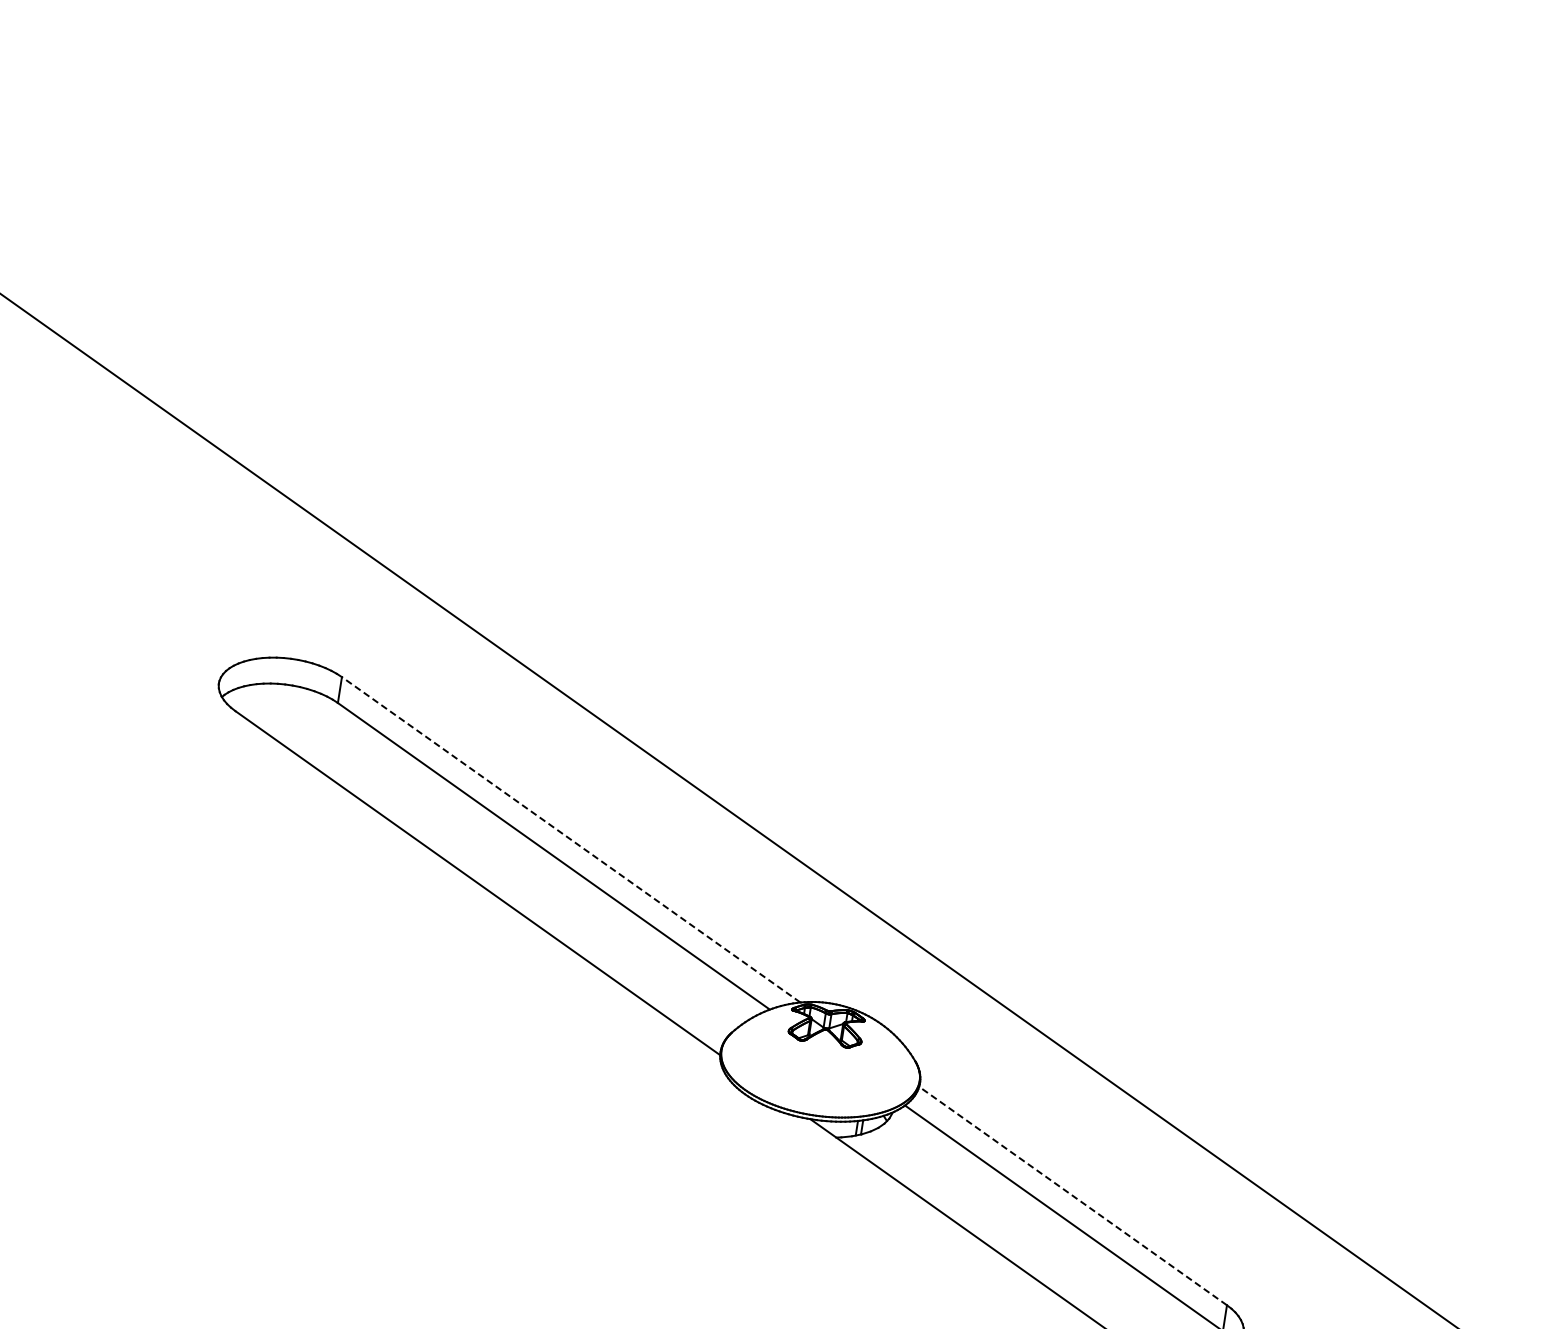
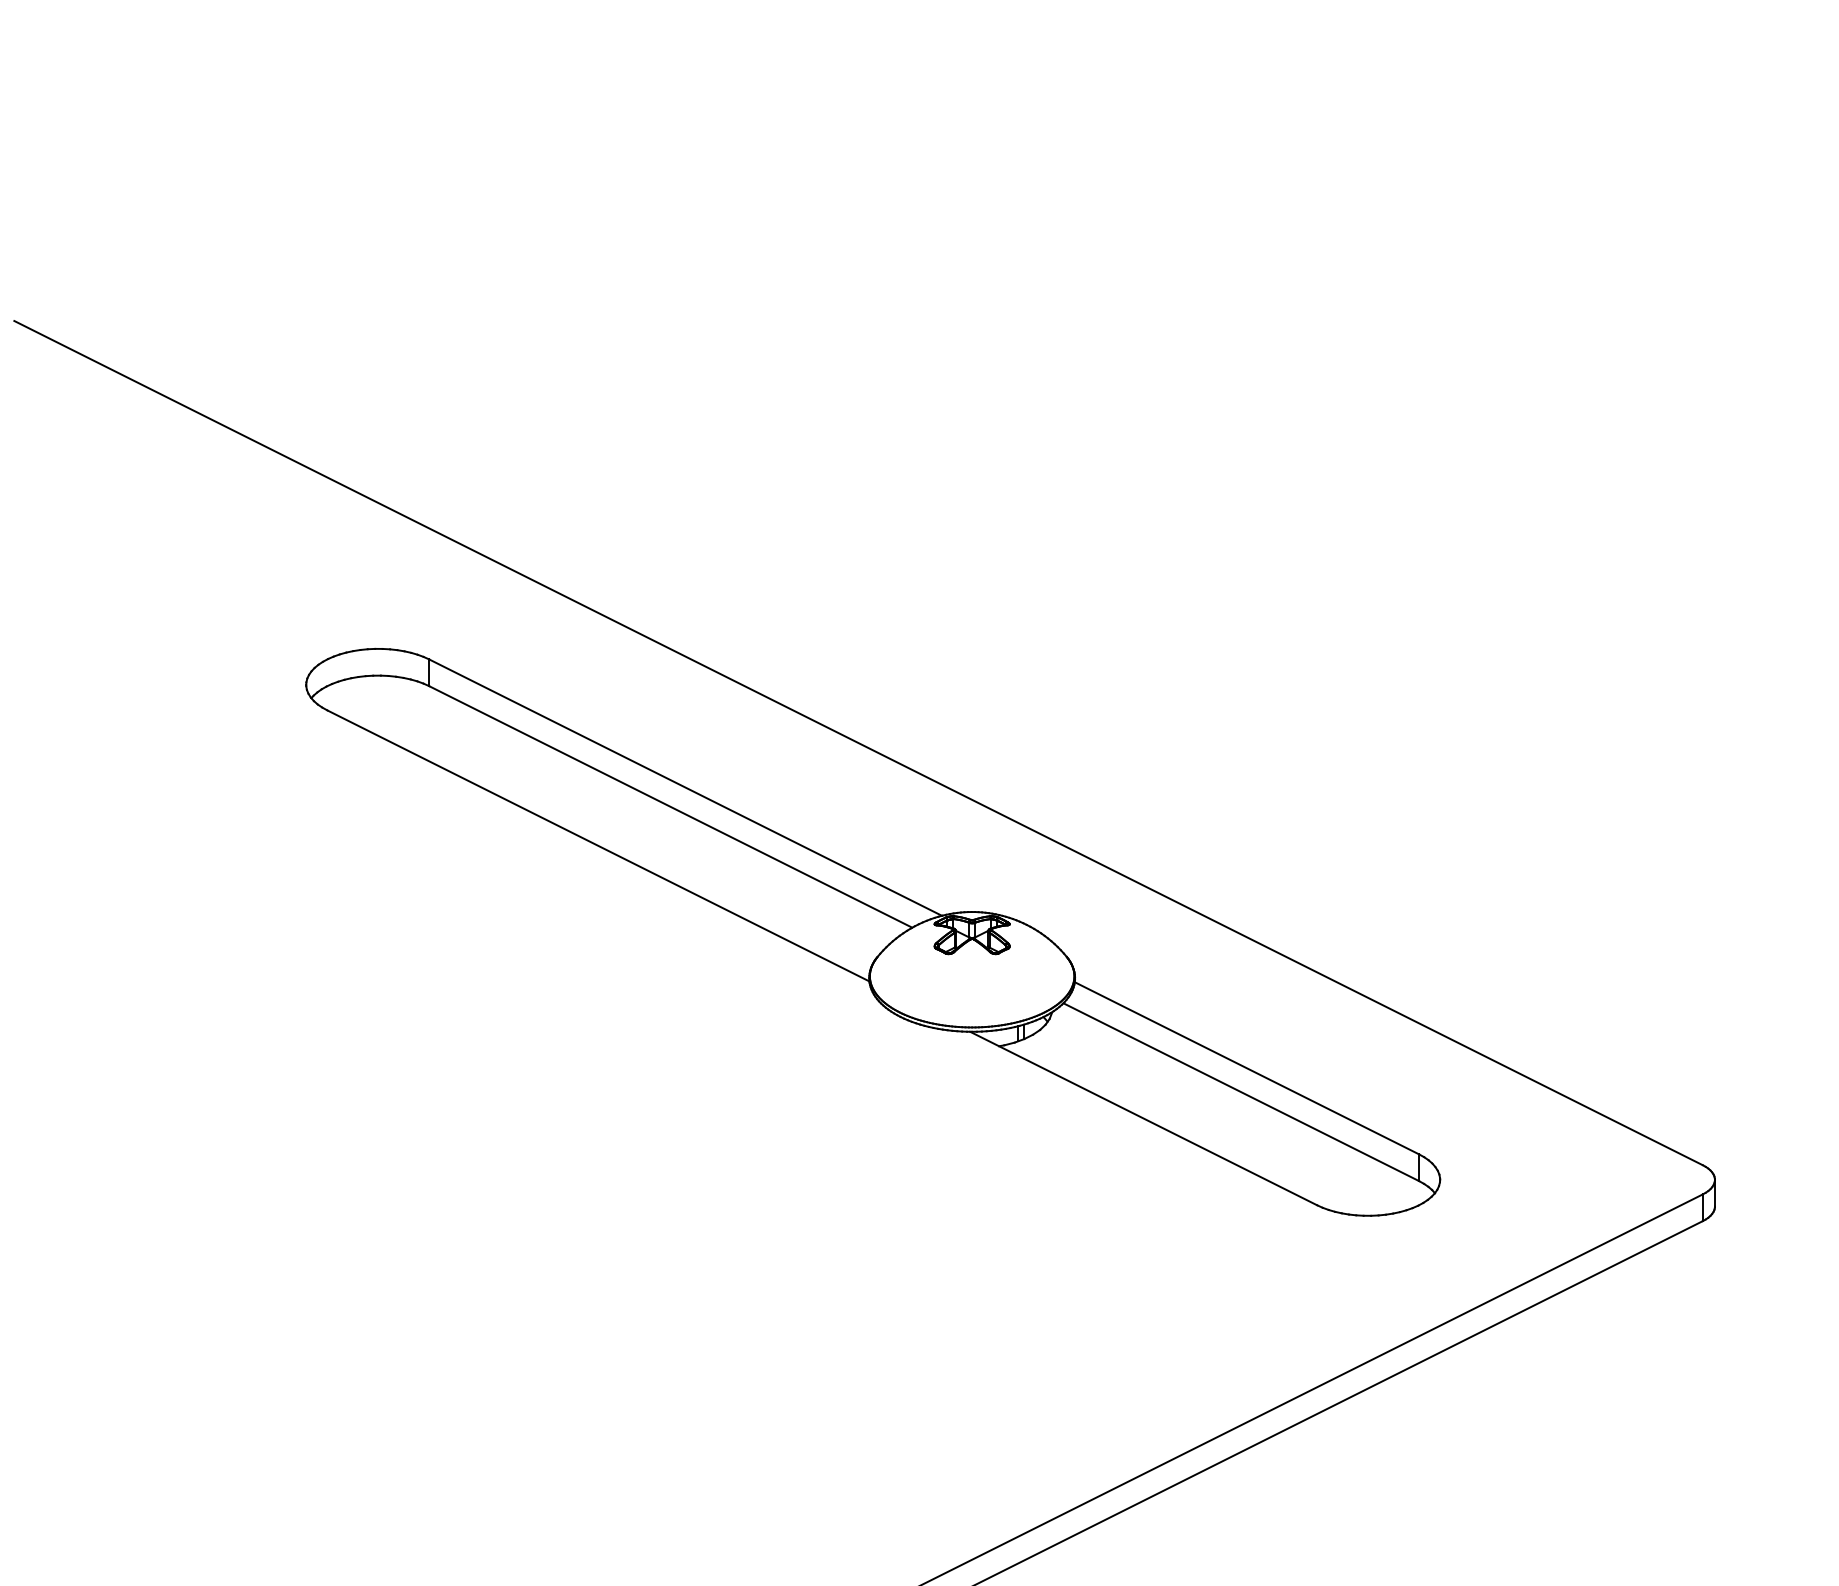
line: (571, 839) -> (685, 787), dashed -> solid
line: (1072, 1196) -> (1246, 1068), dashed -> solid

